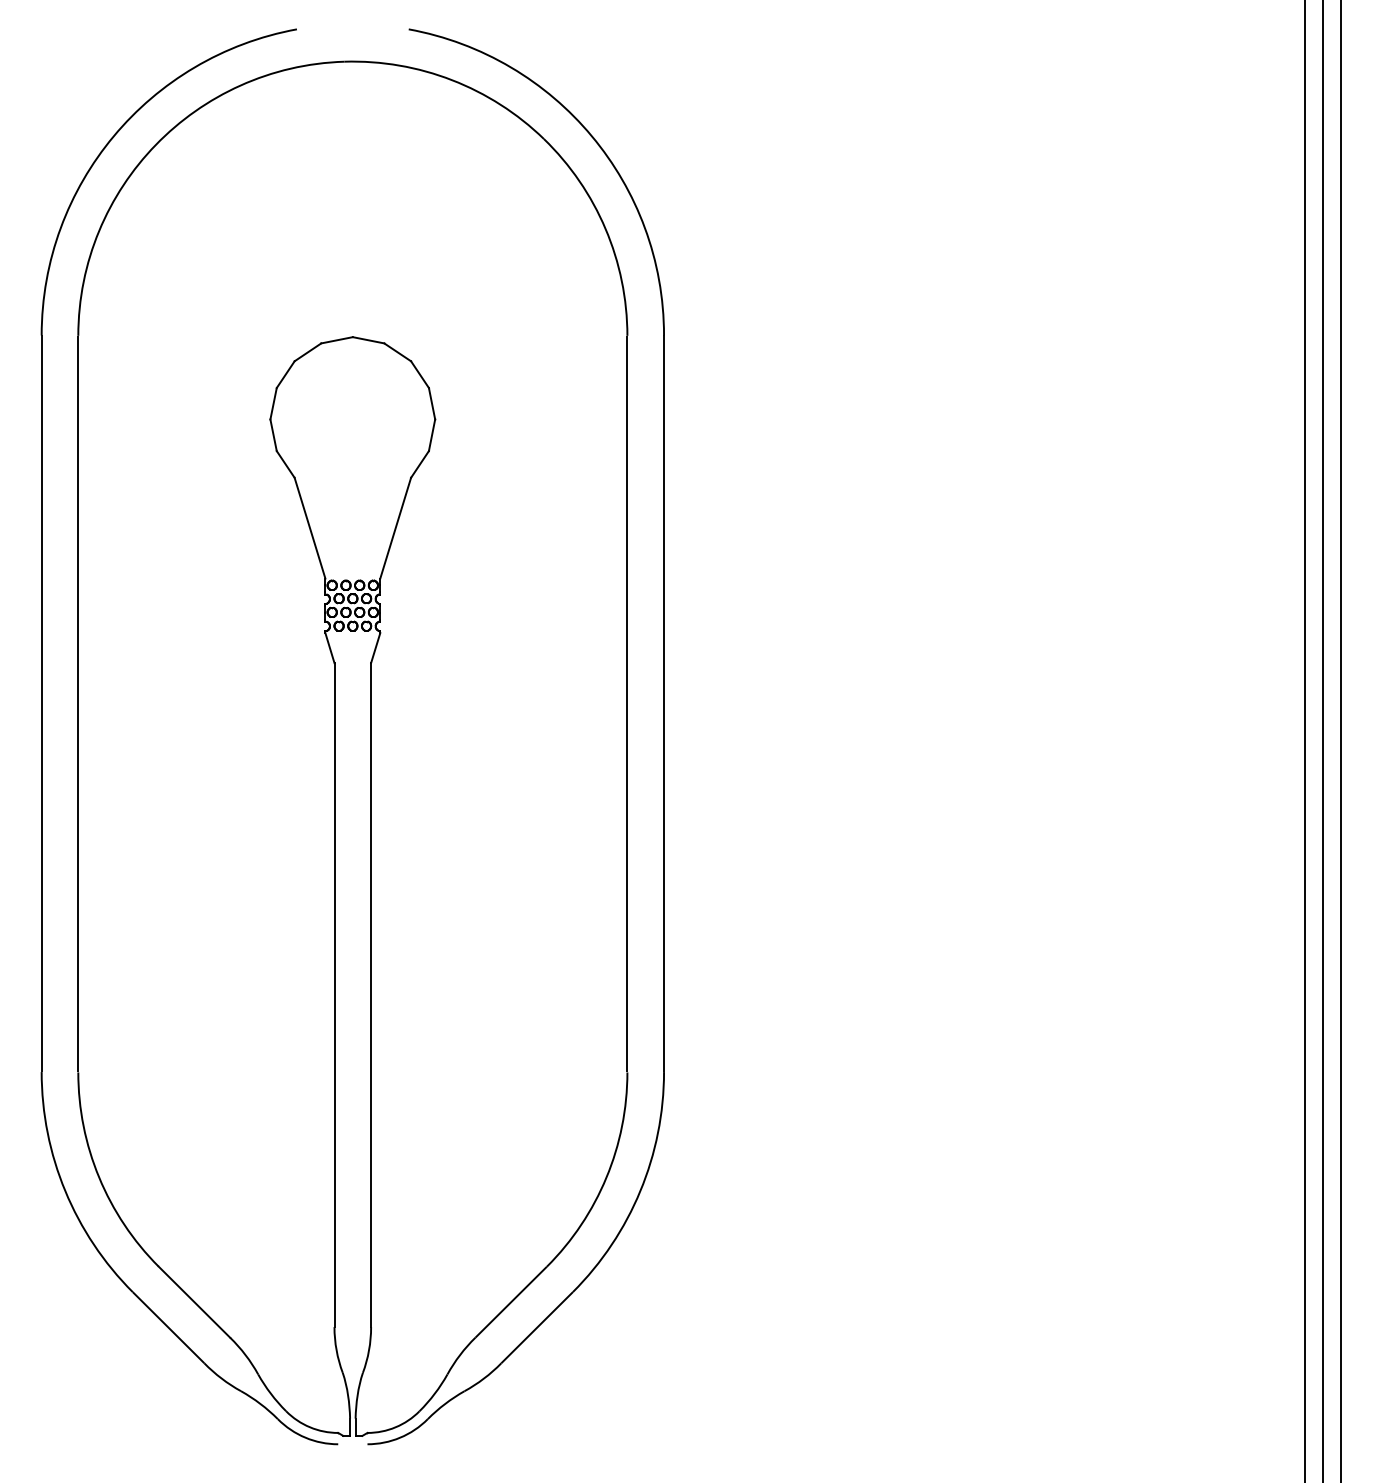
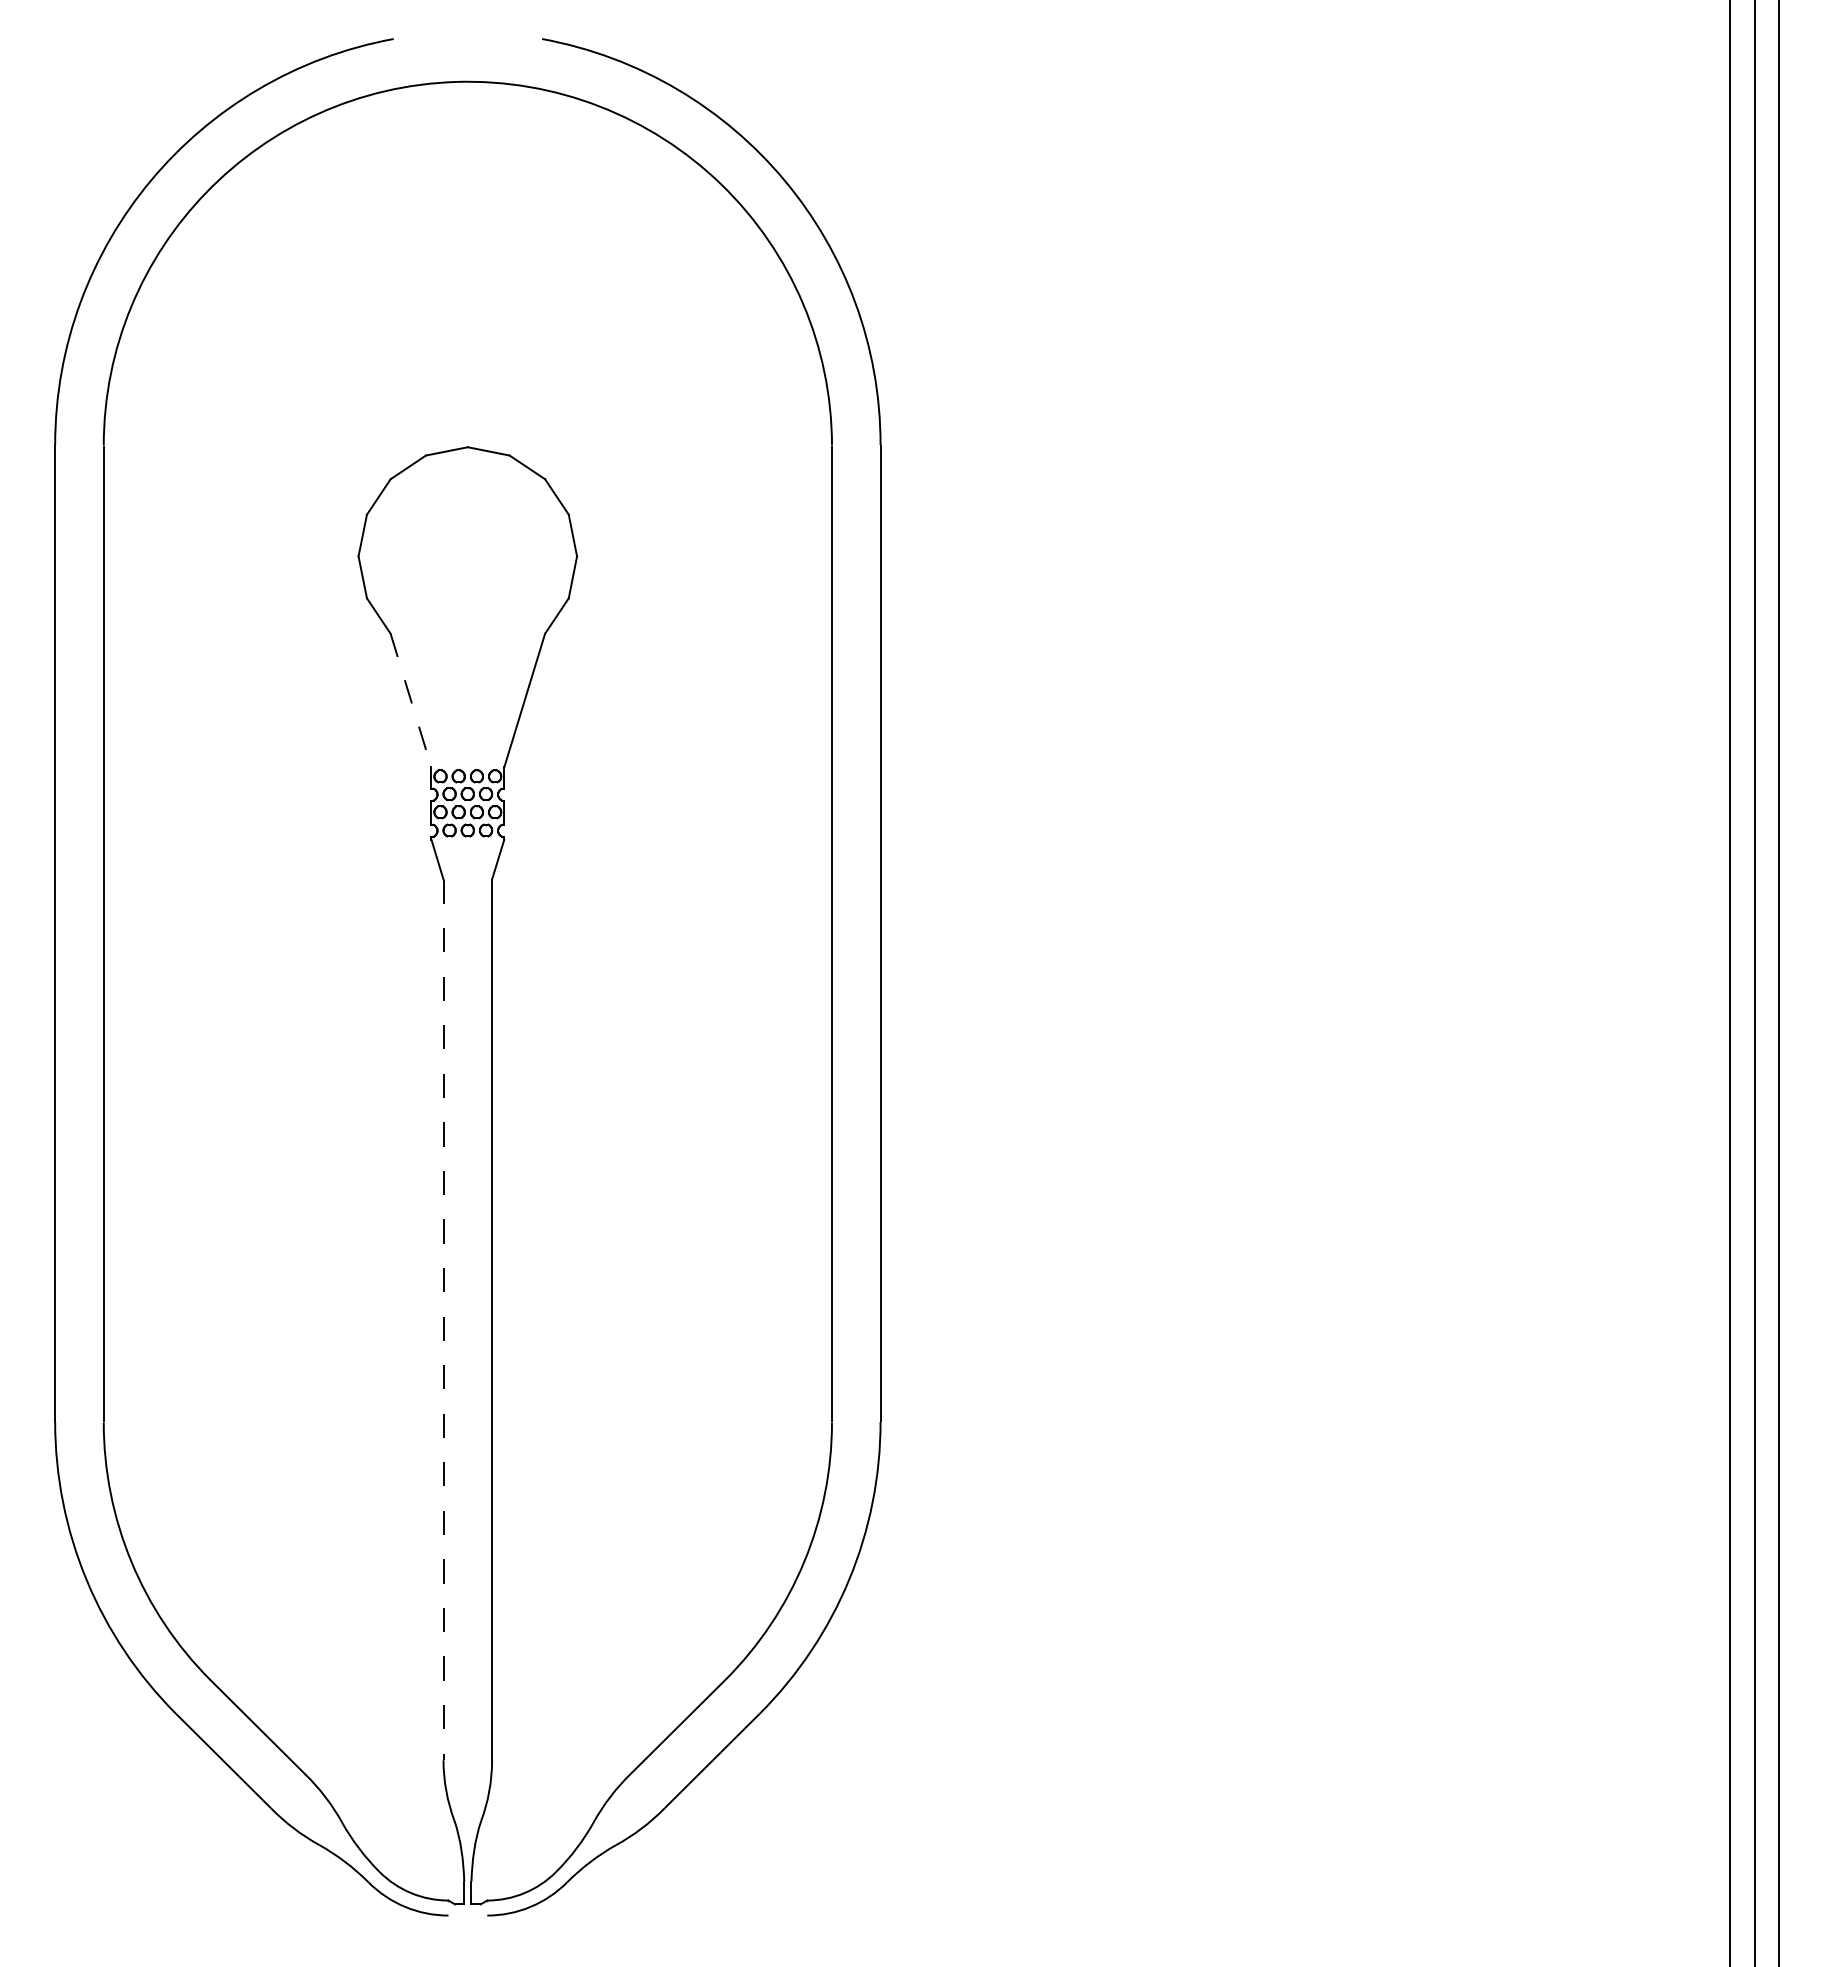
line: (310, 528) -> (411, 700), solid -> dashed
line: (334, 995) -> (443, 1320), solid -> dashed

